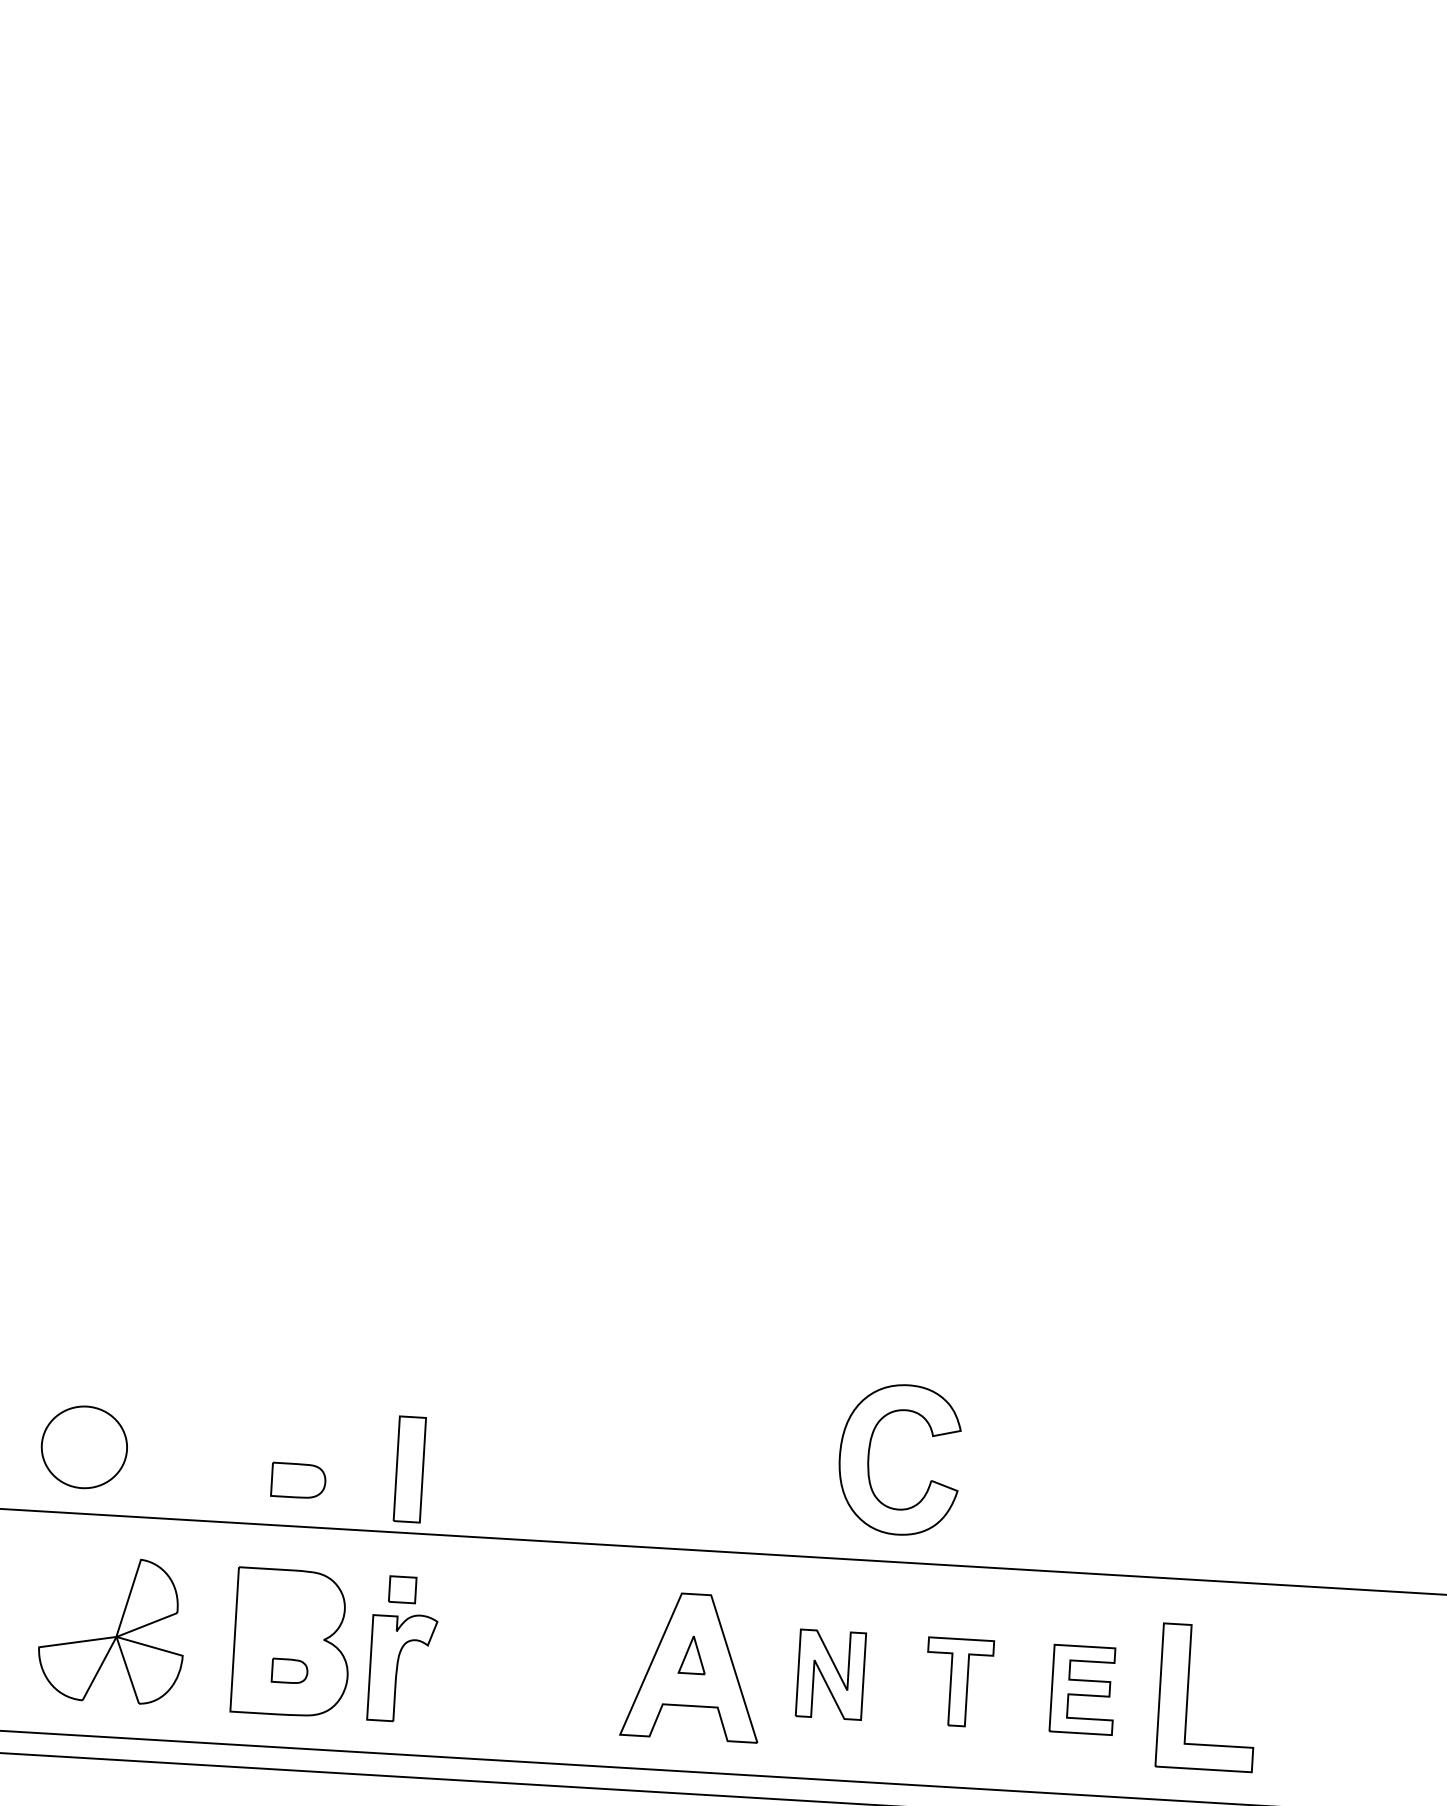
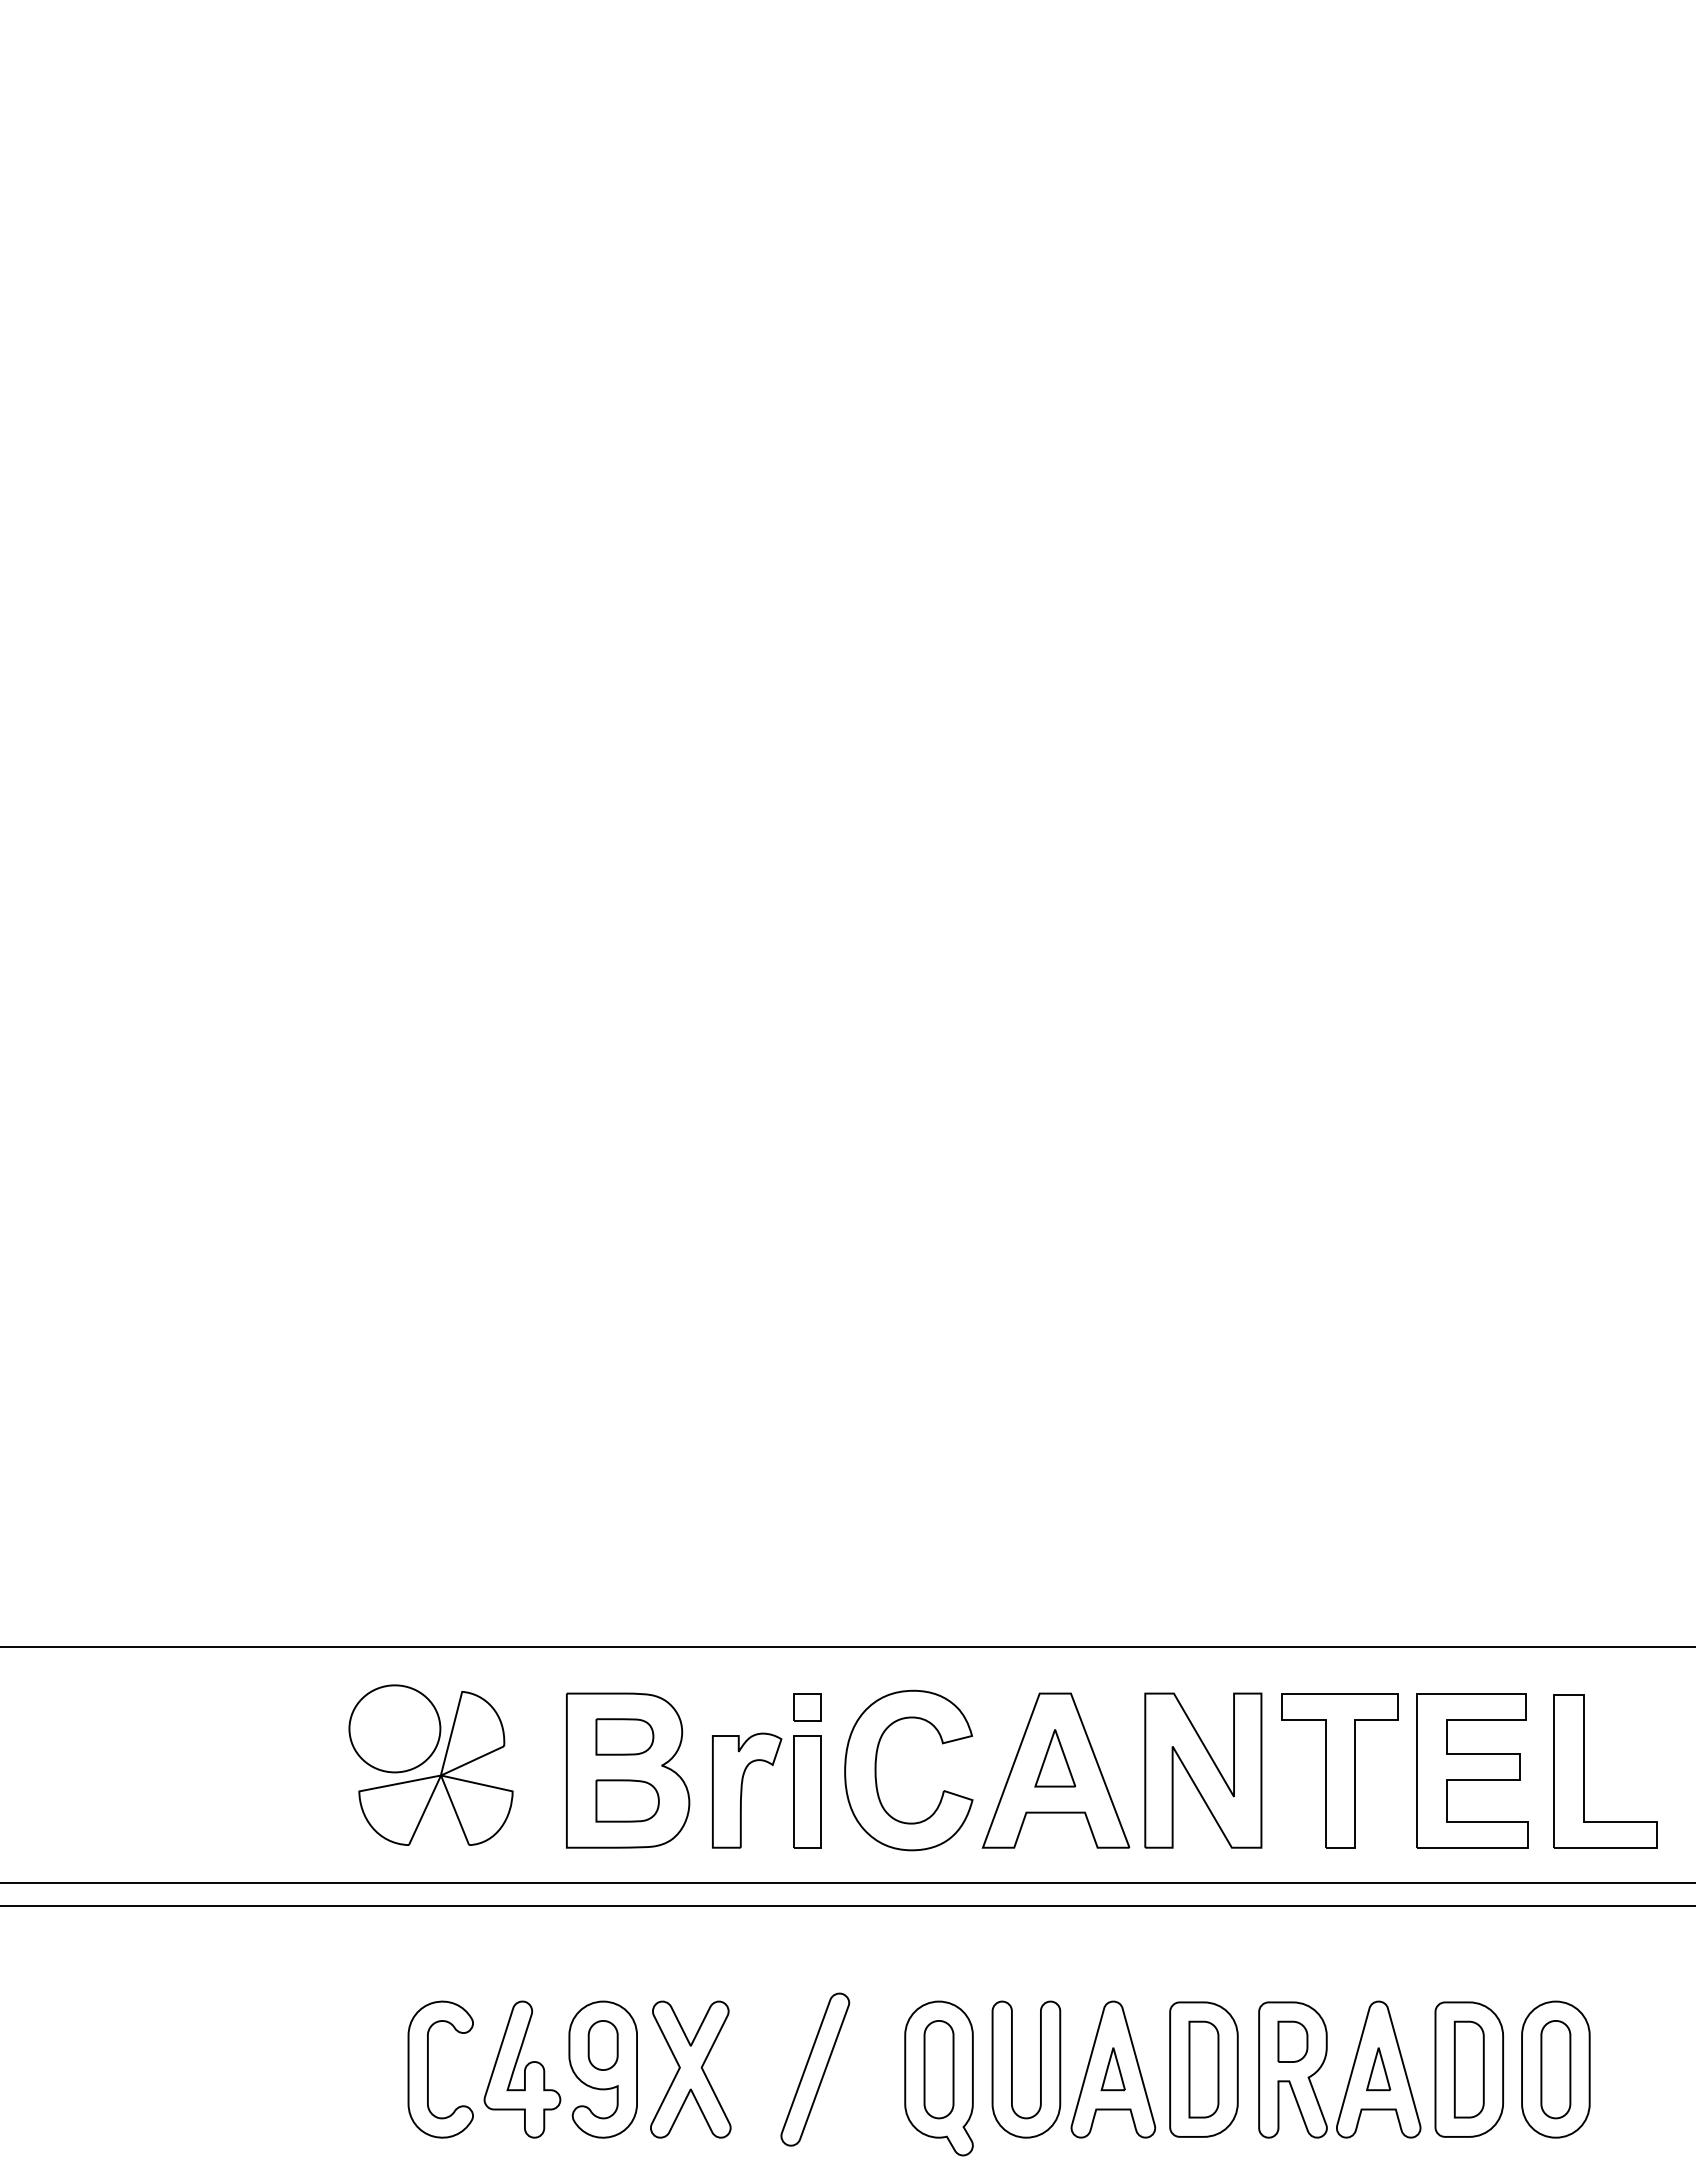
part: (84, 1446) -> (394, 1728), moved
part: (869, 1457) -> (876, 1770), moved
part: (409, 1469) -> (807, 1791), moved
part: (298, 1480) -> (624, 1736), moved
part: (402, 1590) -> (807, 1707), moved
part: (692, 1655) -> (1054, 1758), size x1.43
part: (289, 1670) -> (627, 1800), size x1.67
part: (831, 1674) -> (1203, 1770), size x1.67
part: (958, 1682) -> (1339, 1770), size x1.67
part: (1083, 1689) -> (1472, 1770), size x1.67

